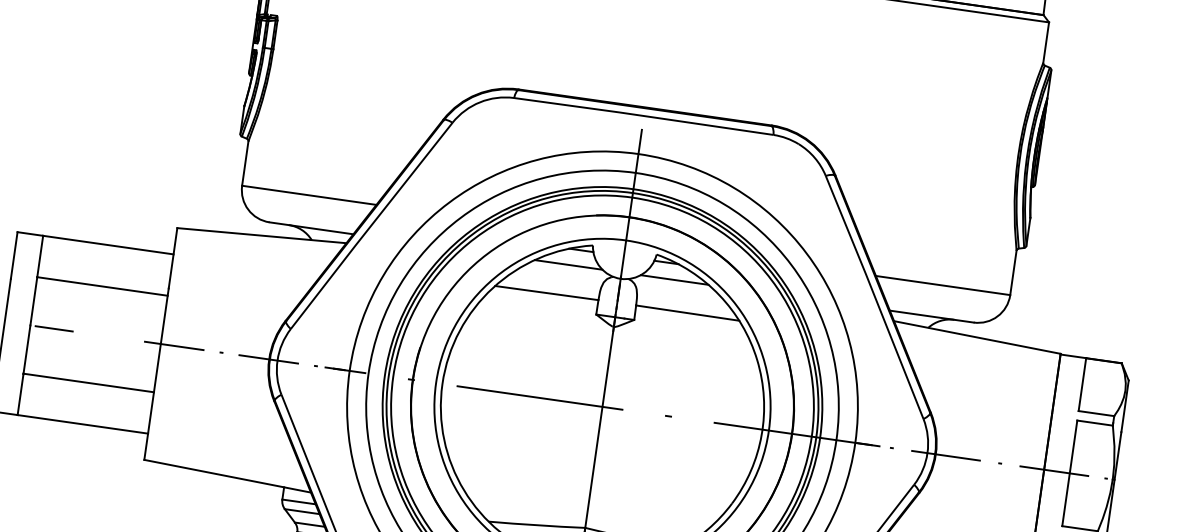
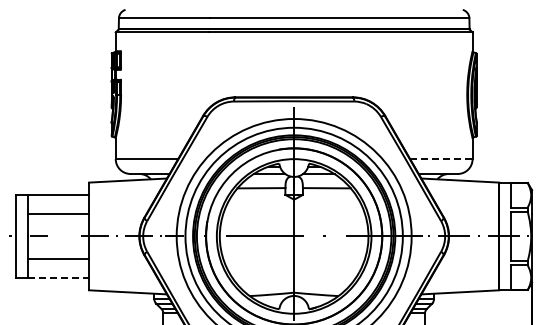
line: (943, 286) -> (441, 159), solid -> dashed
line: (84, 425) -> (59, 278), solid -> dashed

